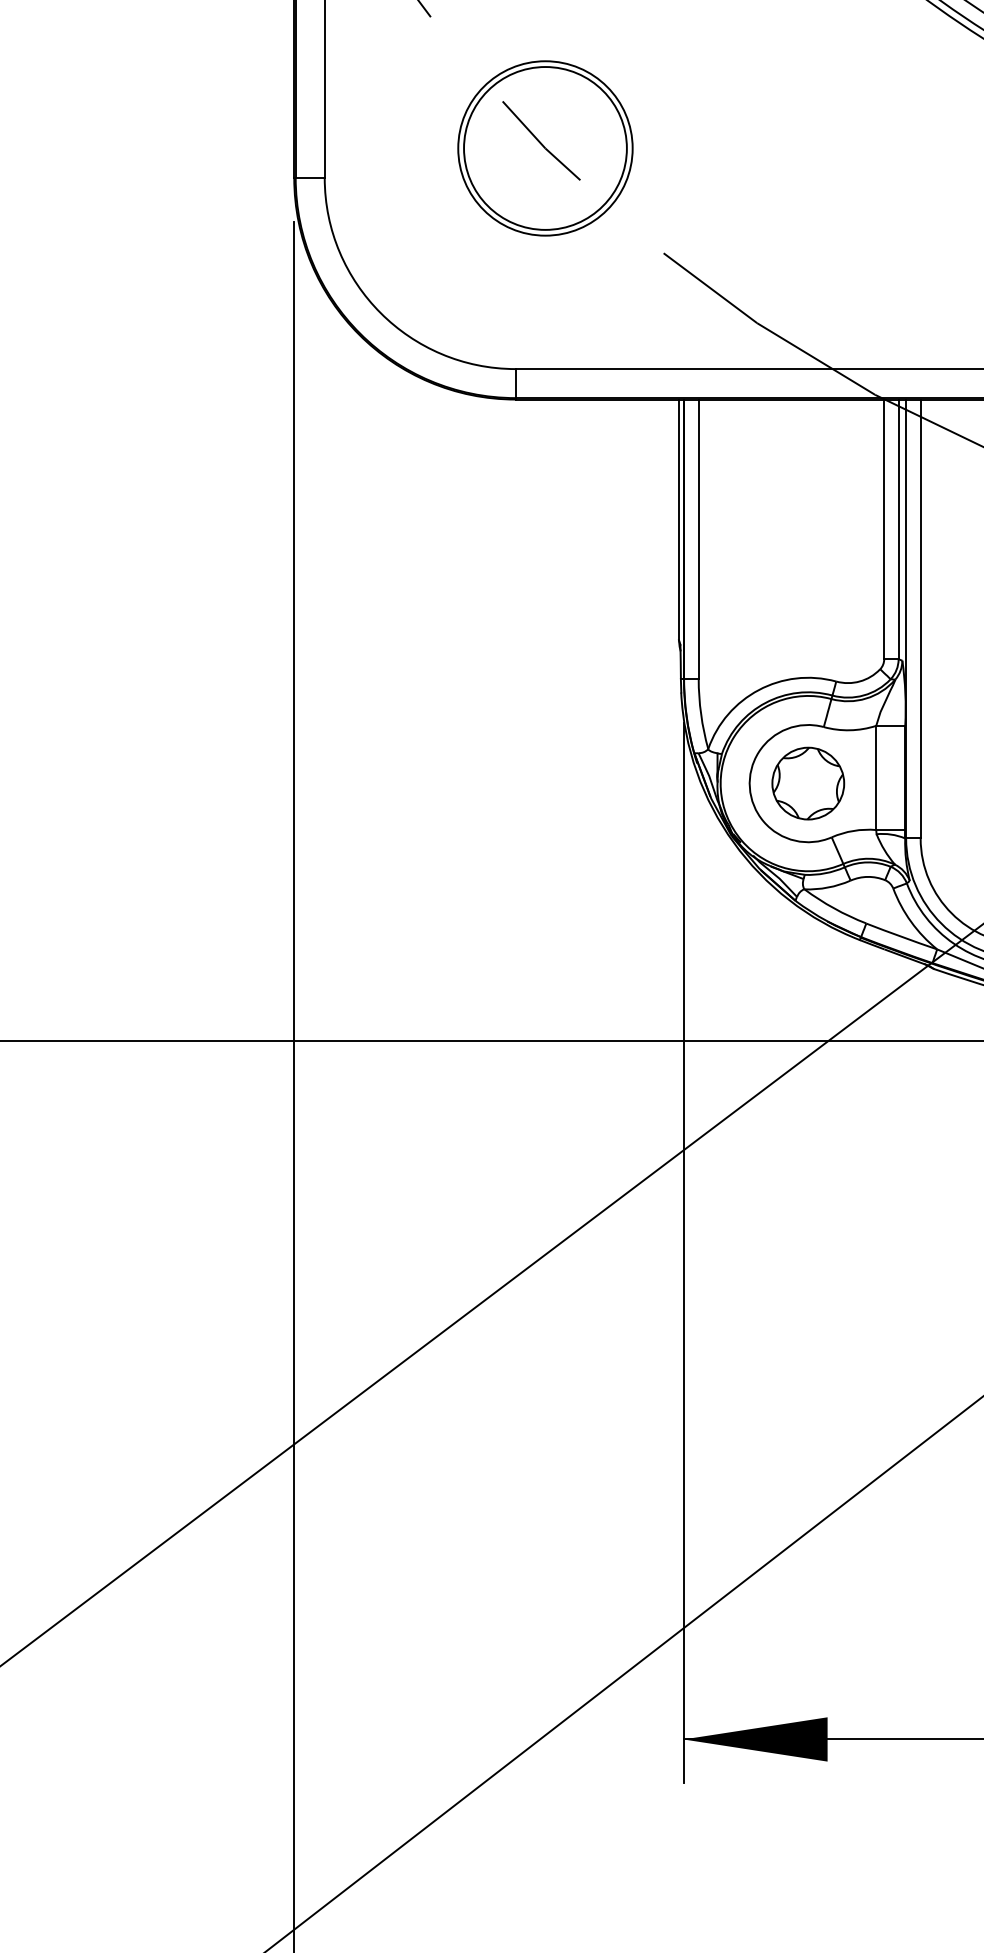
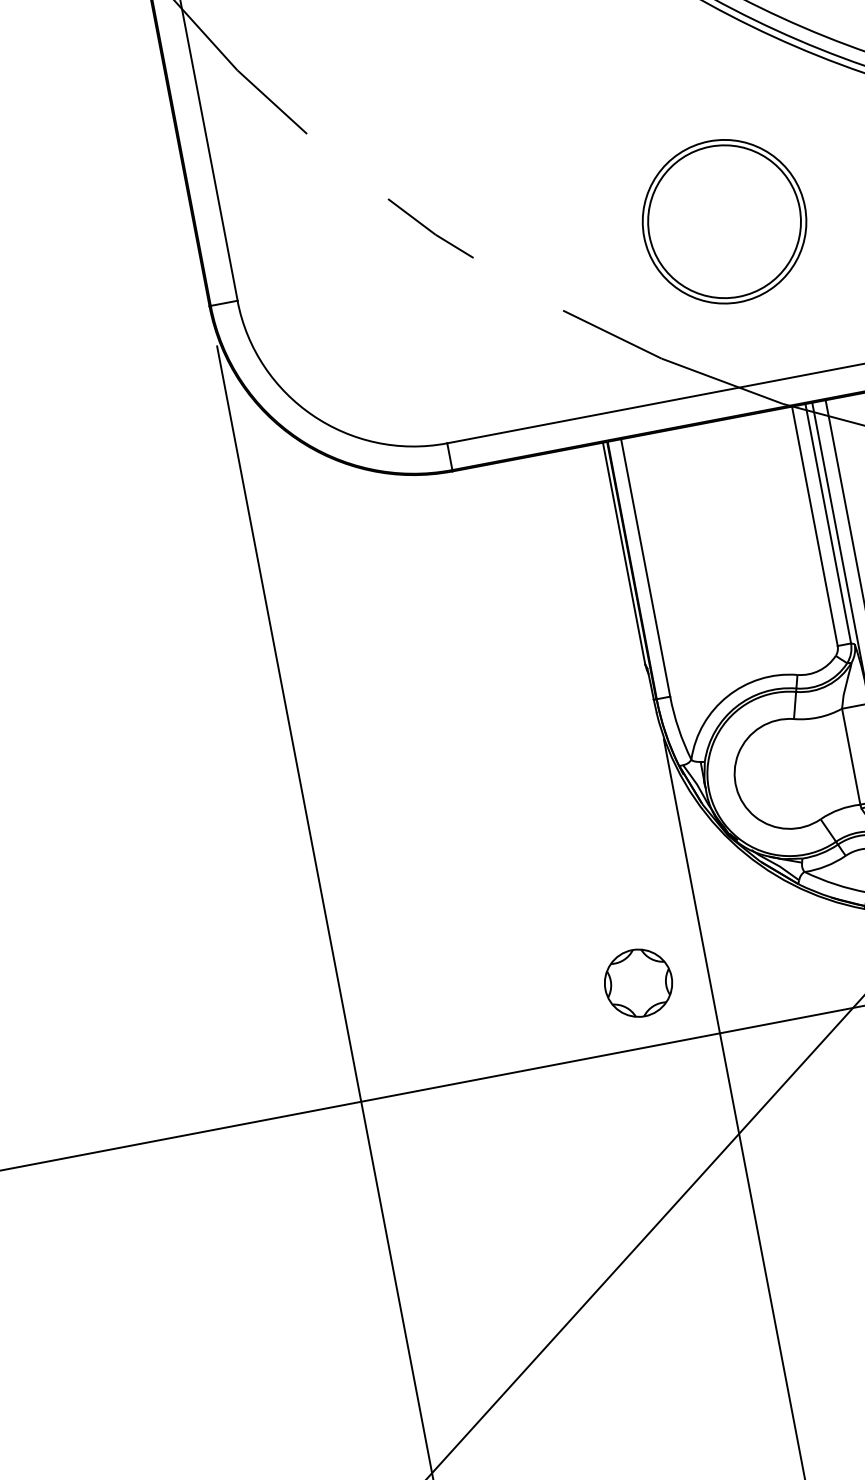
part: (545, 148) -> (724, 221), moved
part: (808, 783) -> (638, 983), moved

